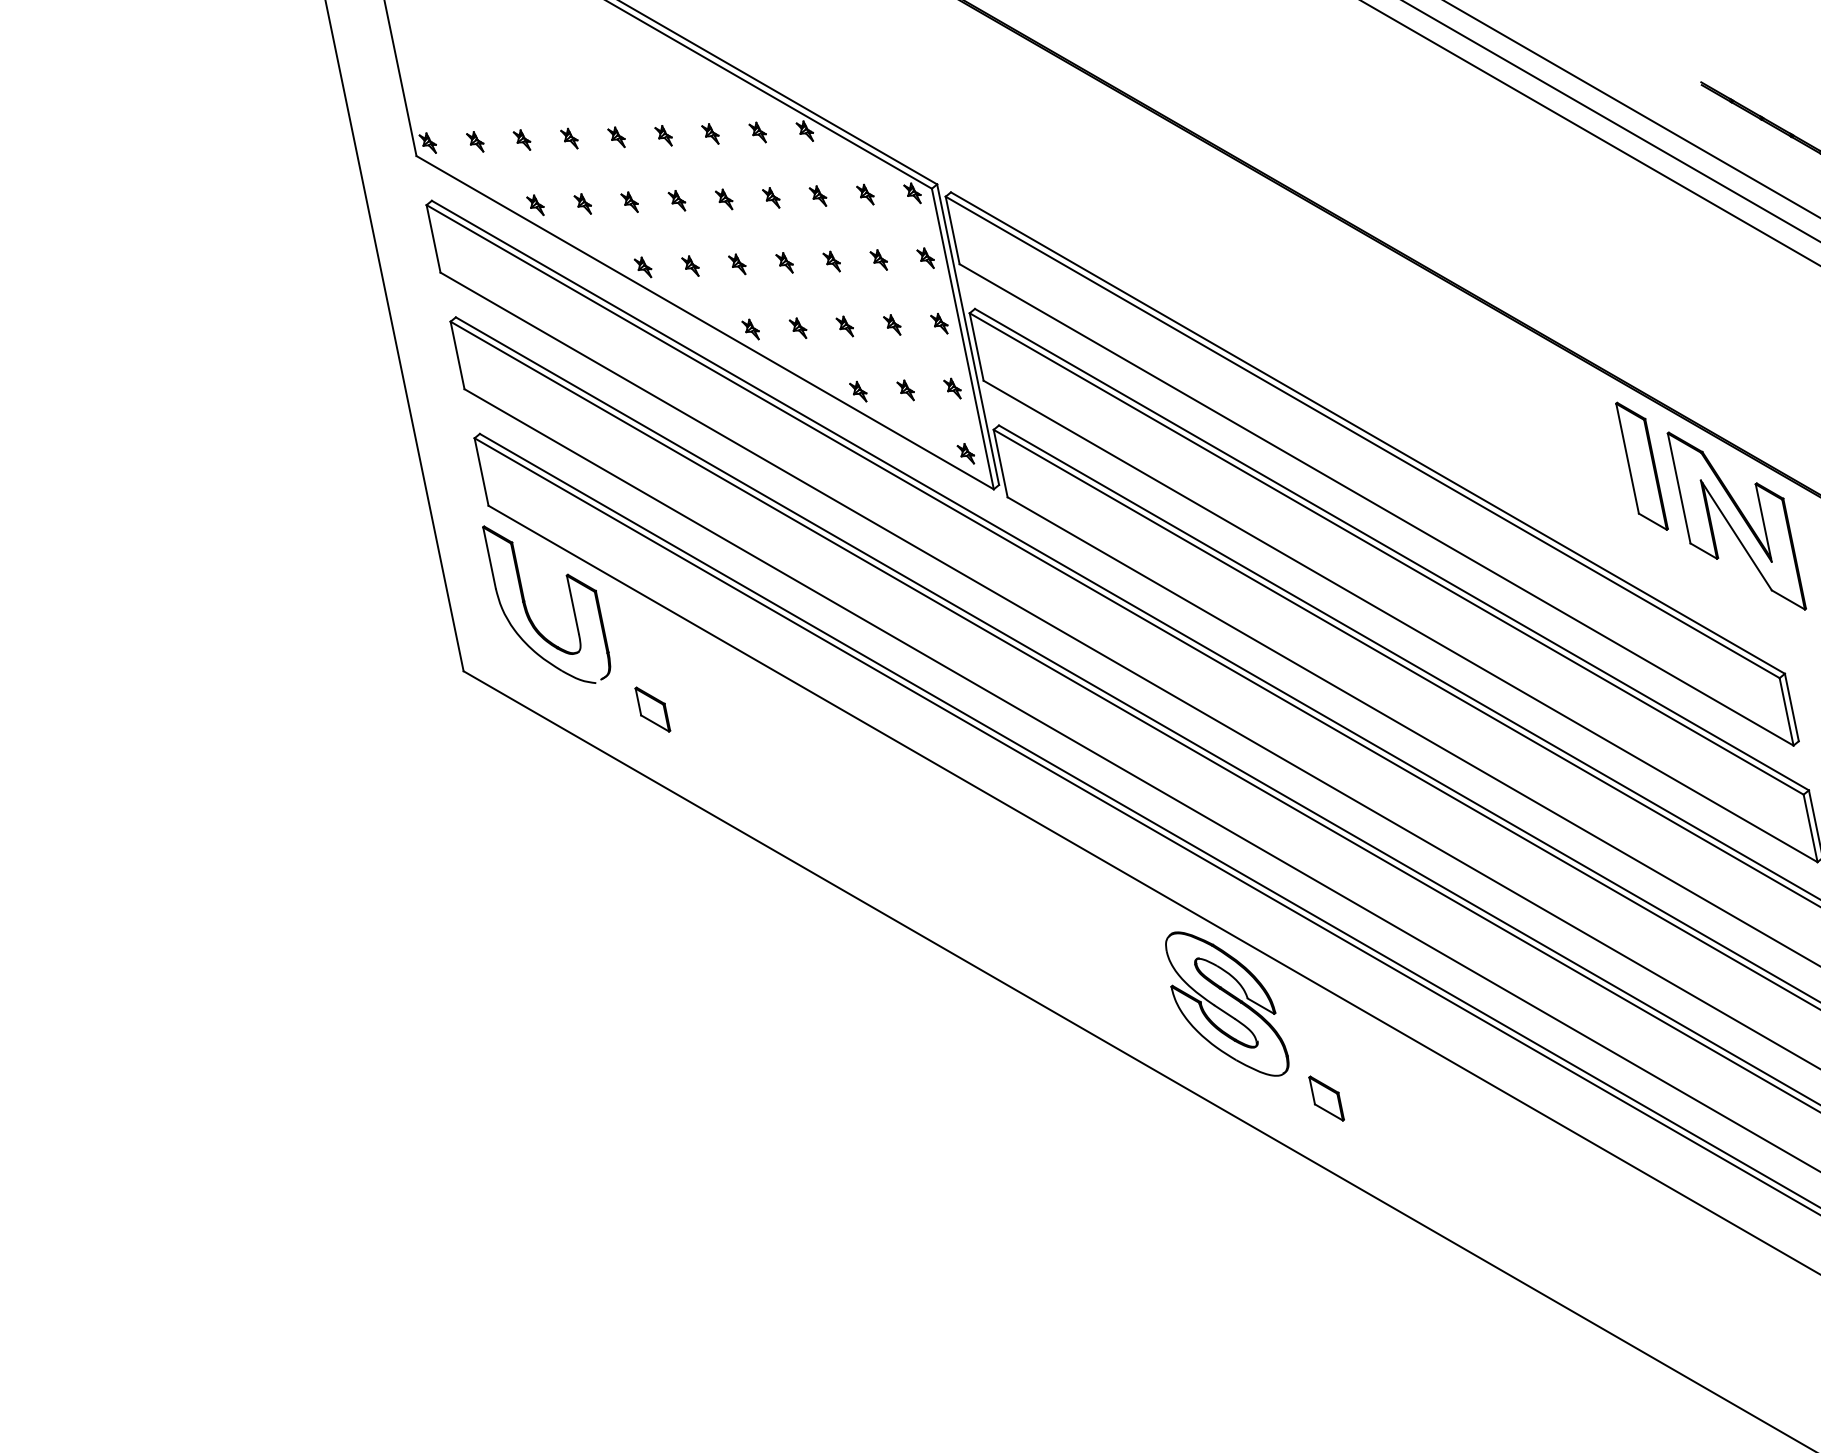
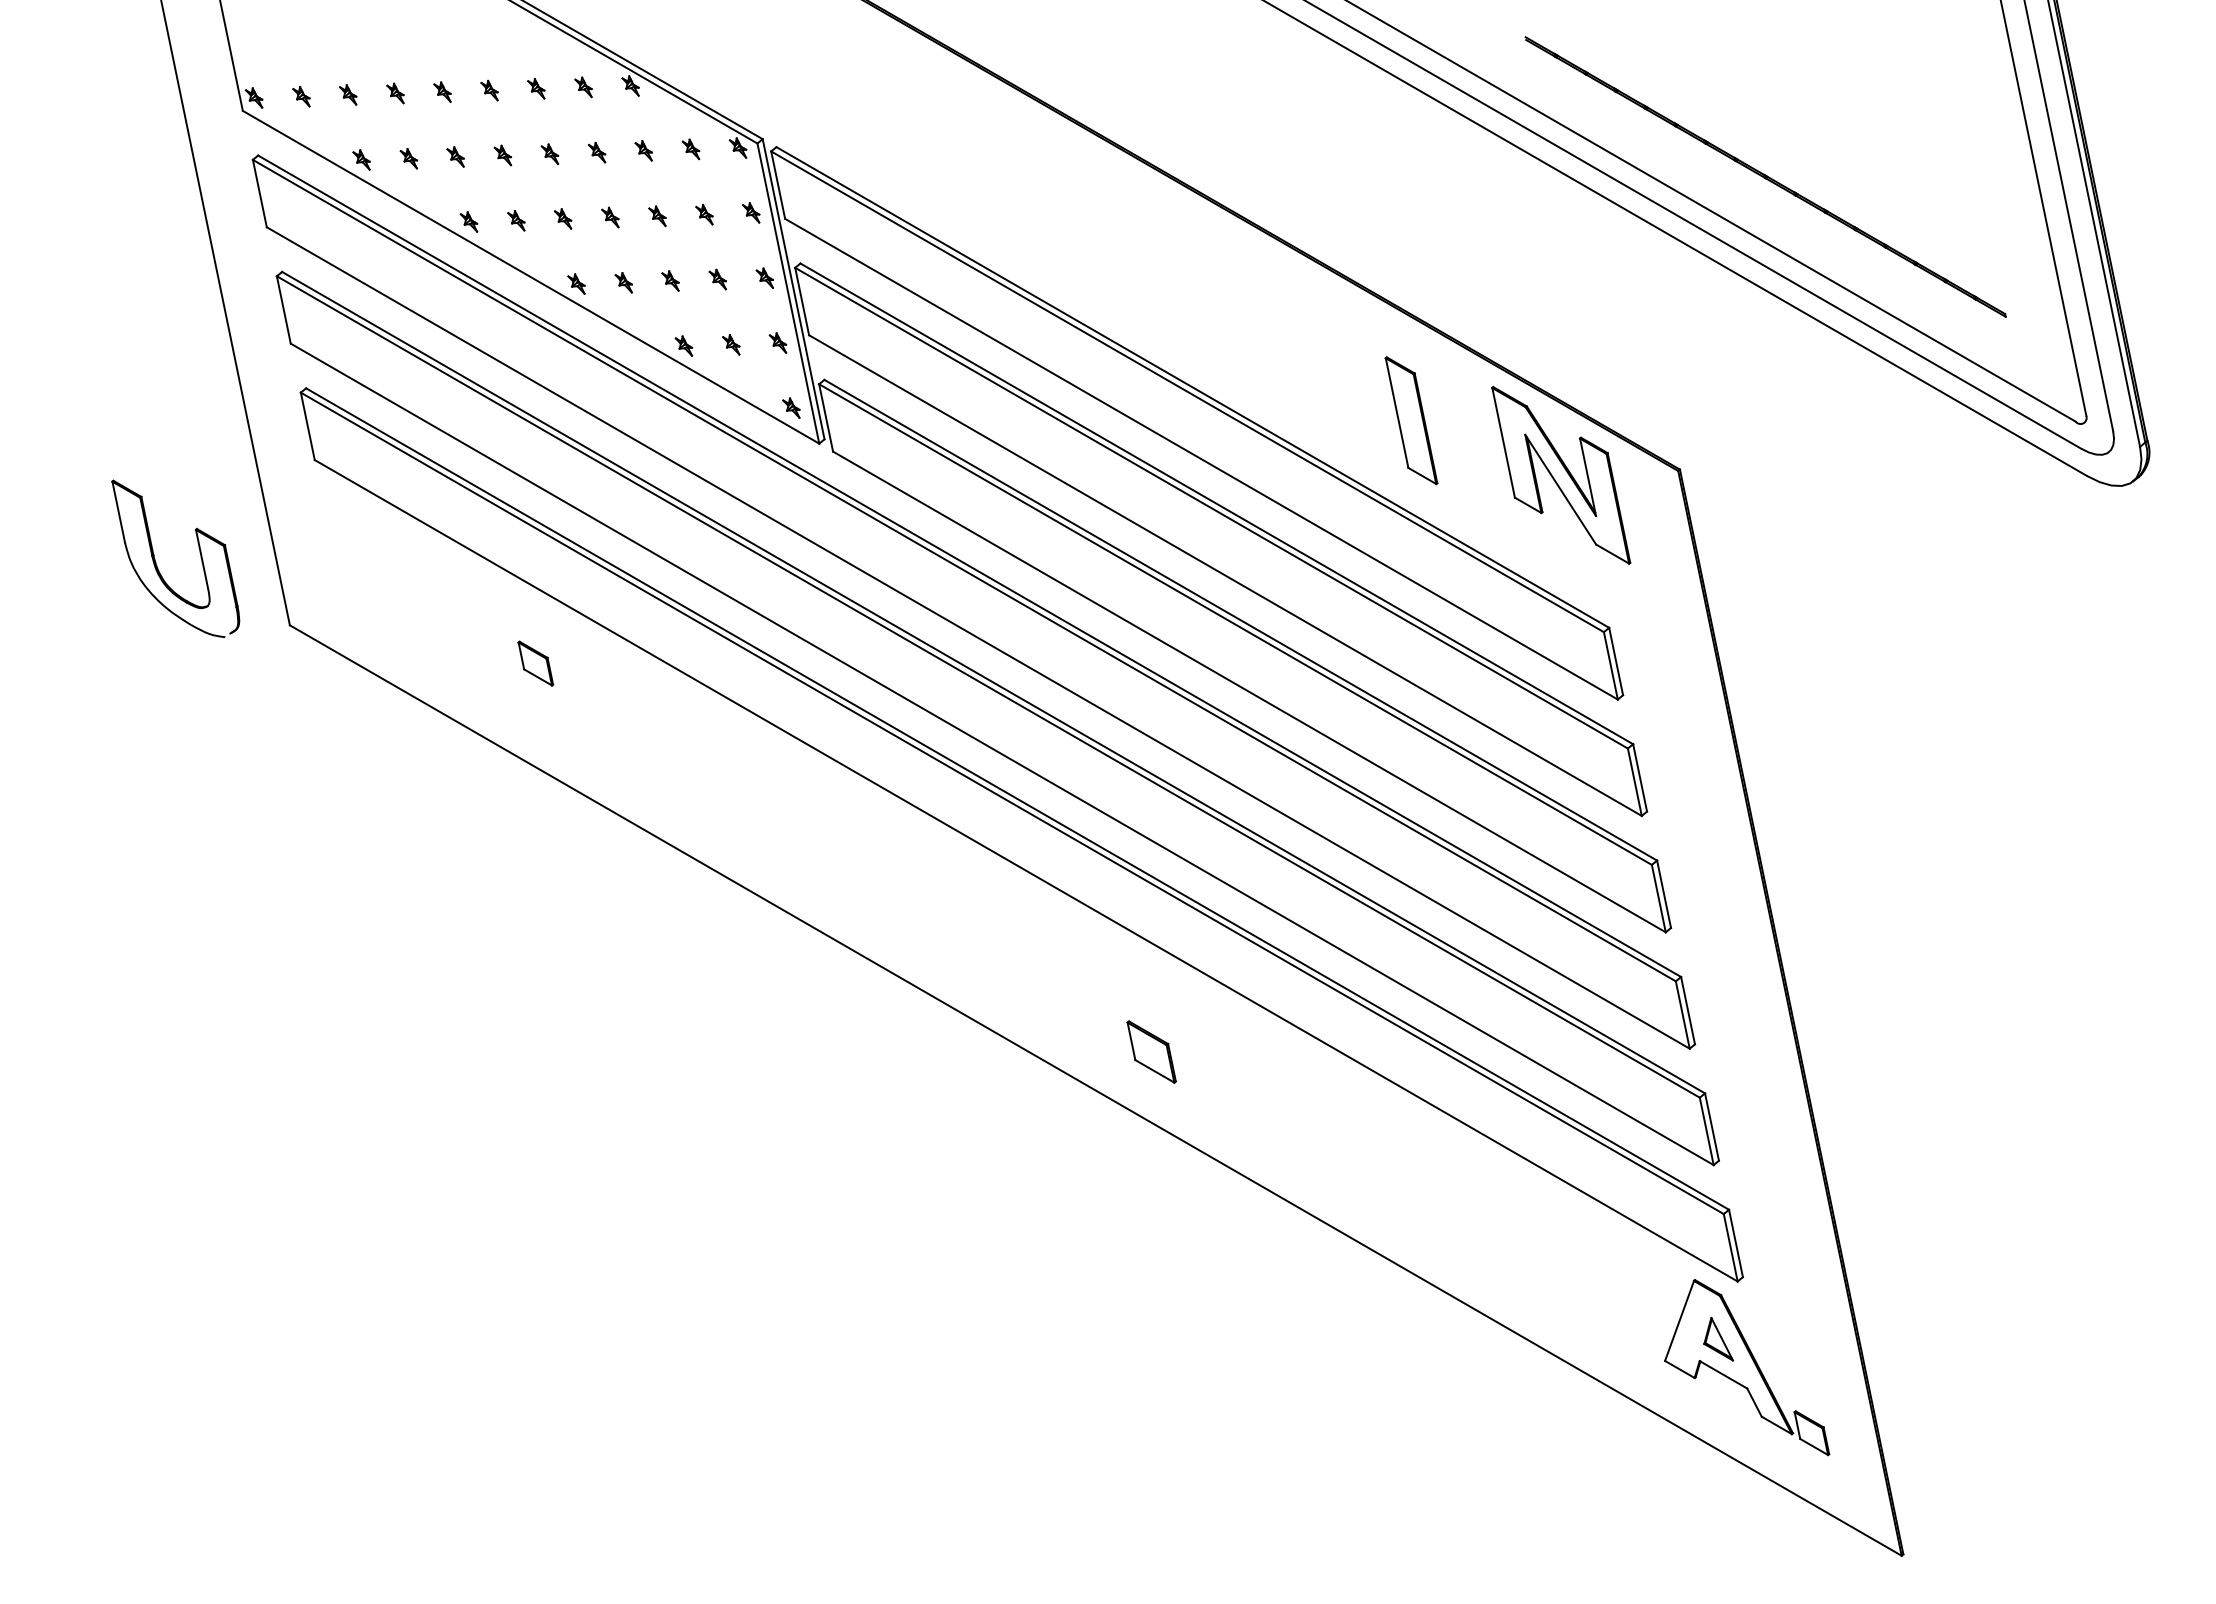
part: (1642, 466) -> (1411, 420), moved
part: (528, 611) -> (157, 565), moved
part: (652, 709) -> (535, 663), moved
part: (1227, 1003) -> (1052, 957), removed
part: (1326, 1098) -> (1151, 1051), size x1.4

